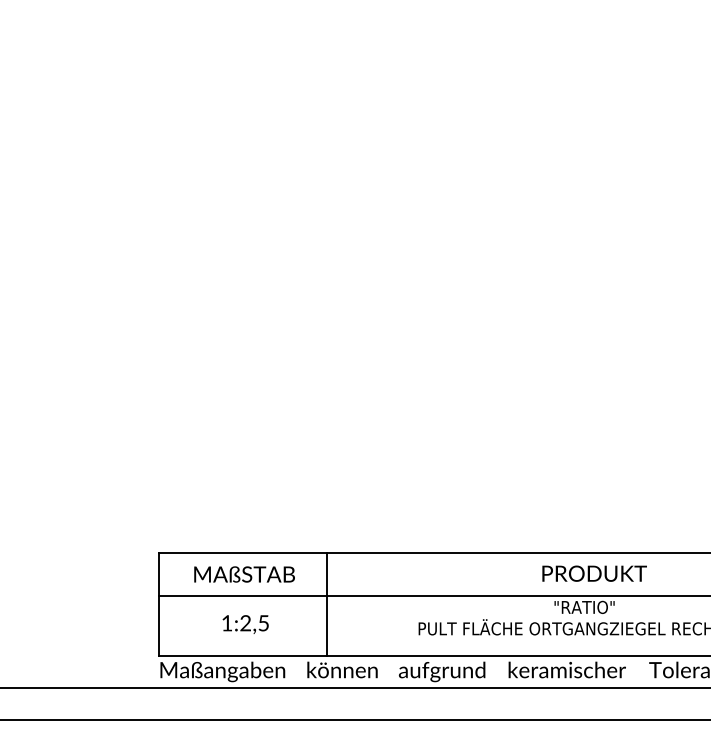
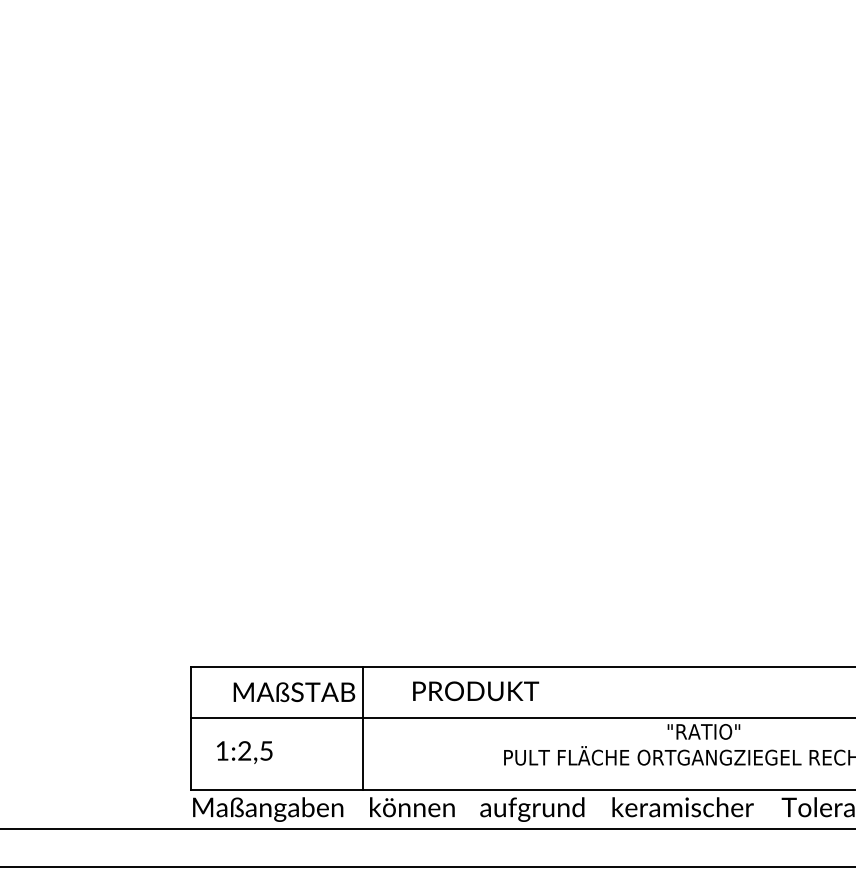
text: (595, 573) -> (476, 691), moved
line: (326, 603) -> (363, 727), moved
text: (245, 624) -> (244, 752), moved

